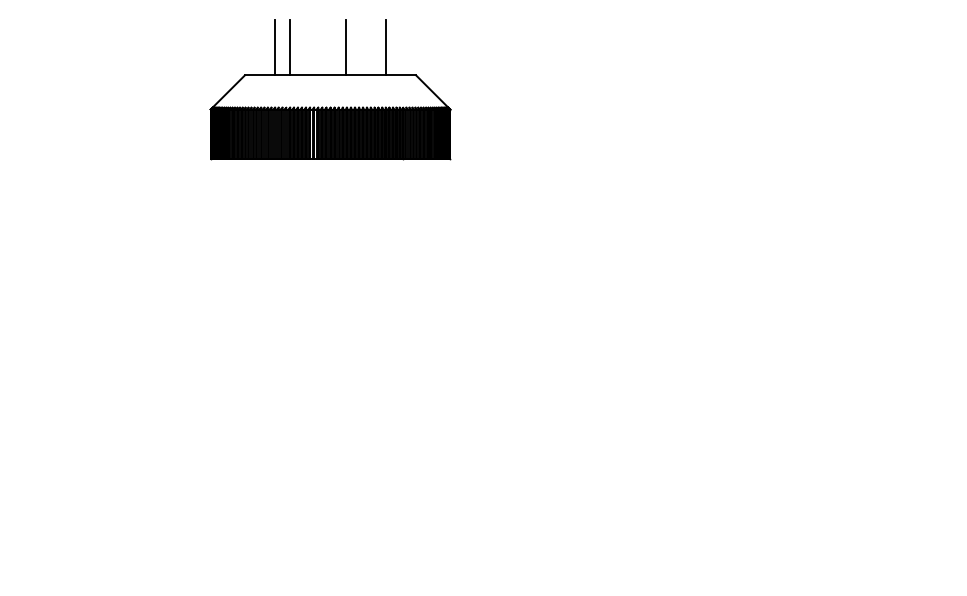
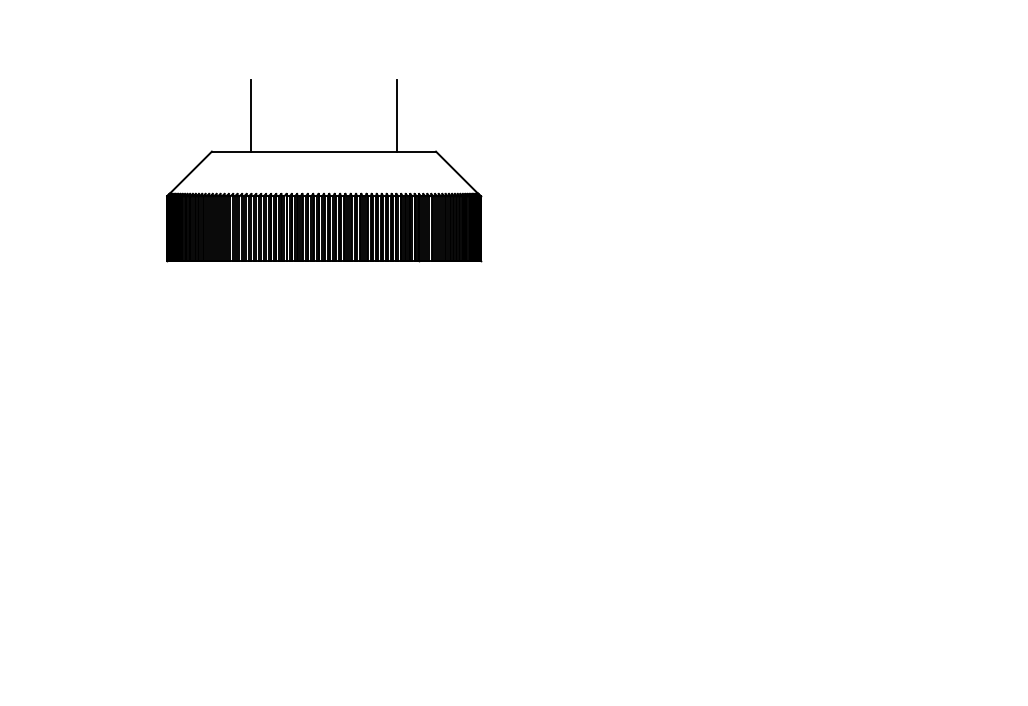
line: (289, 47) -> (270, 115), removed
line: (345, 47) -> (343, 115), removed

